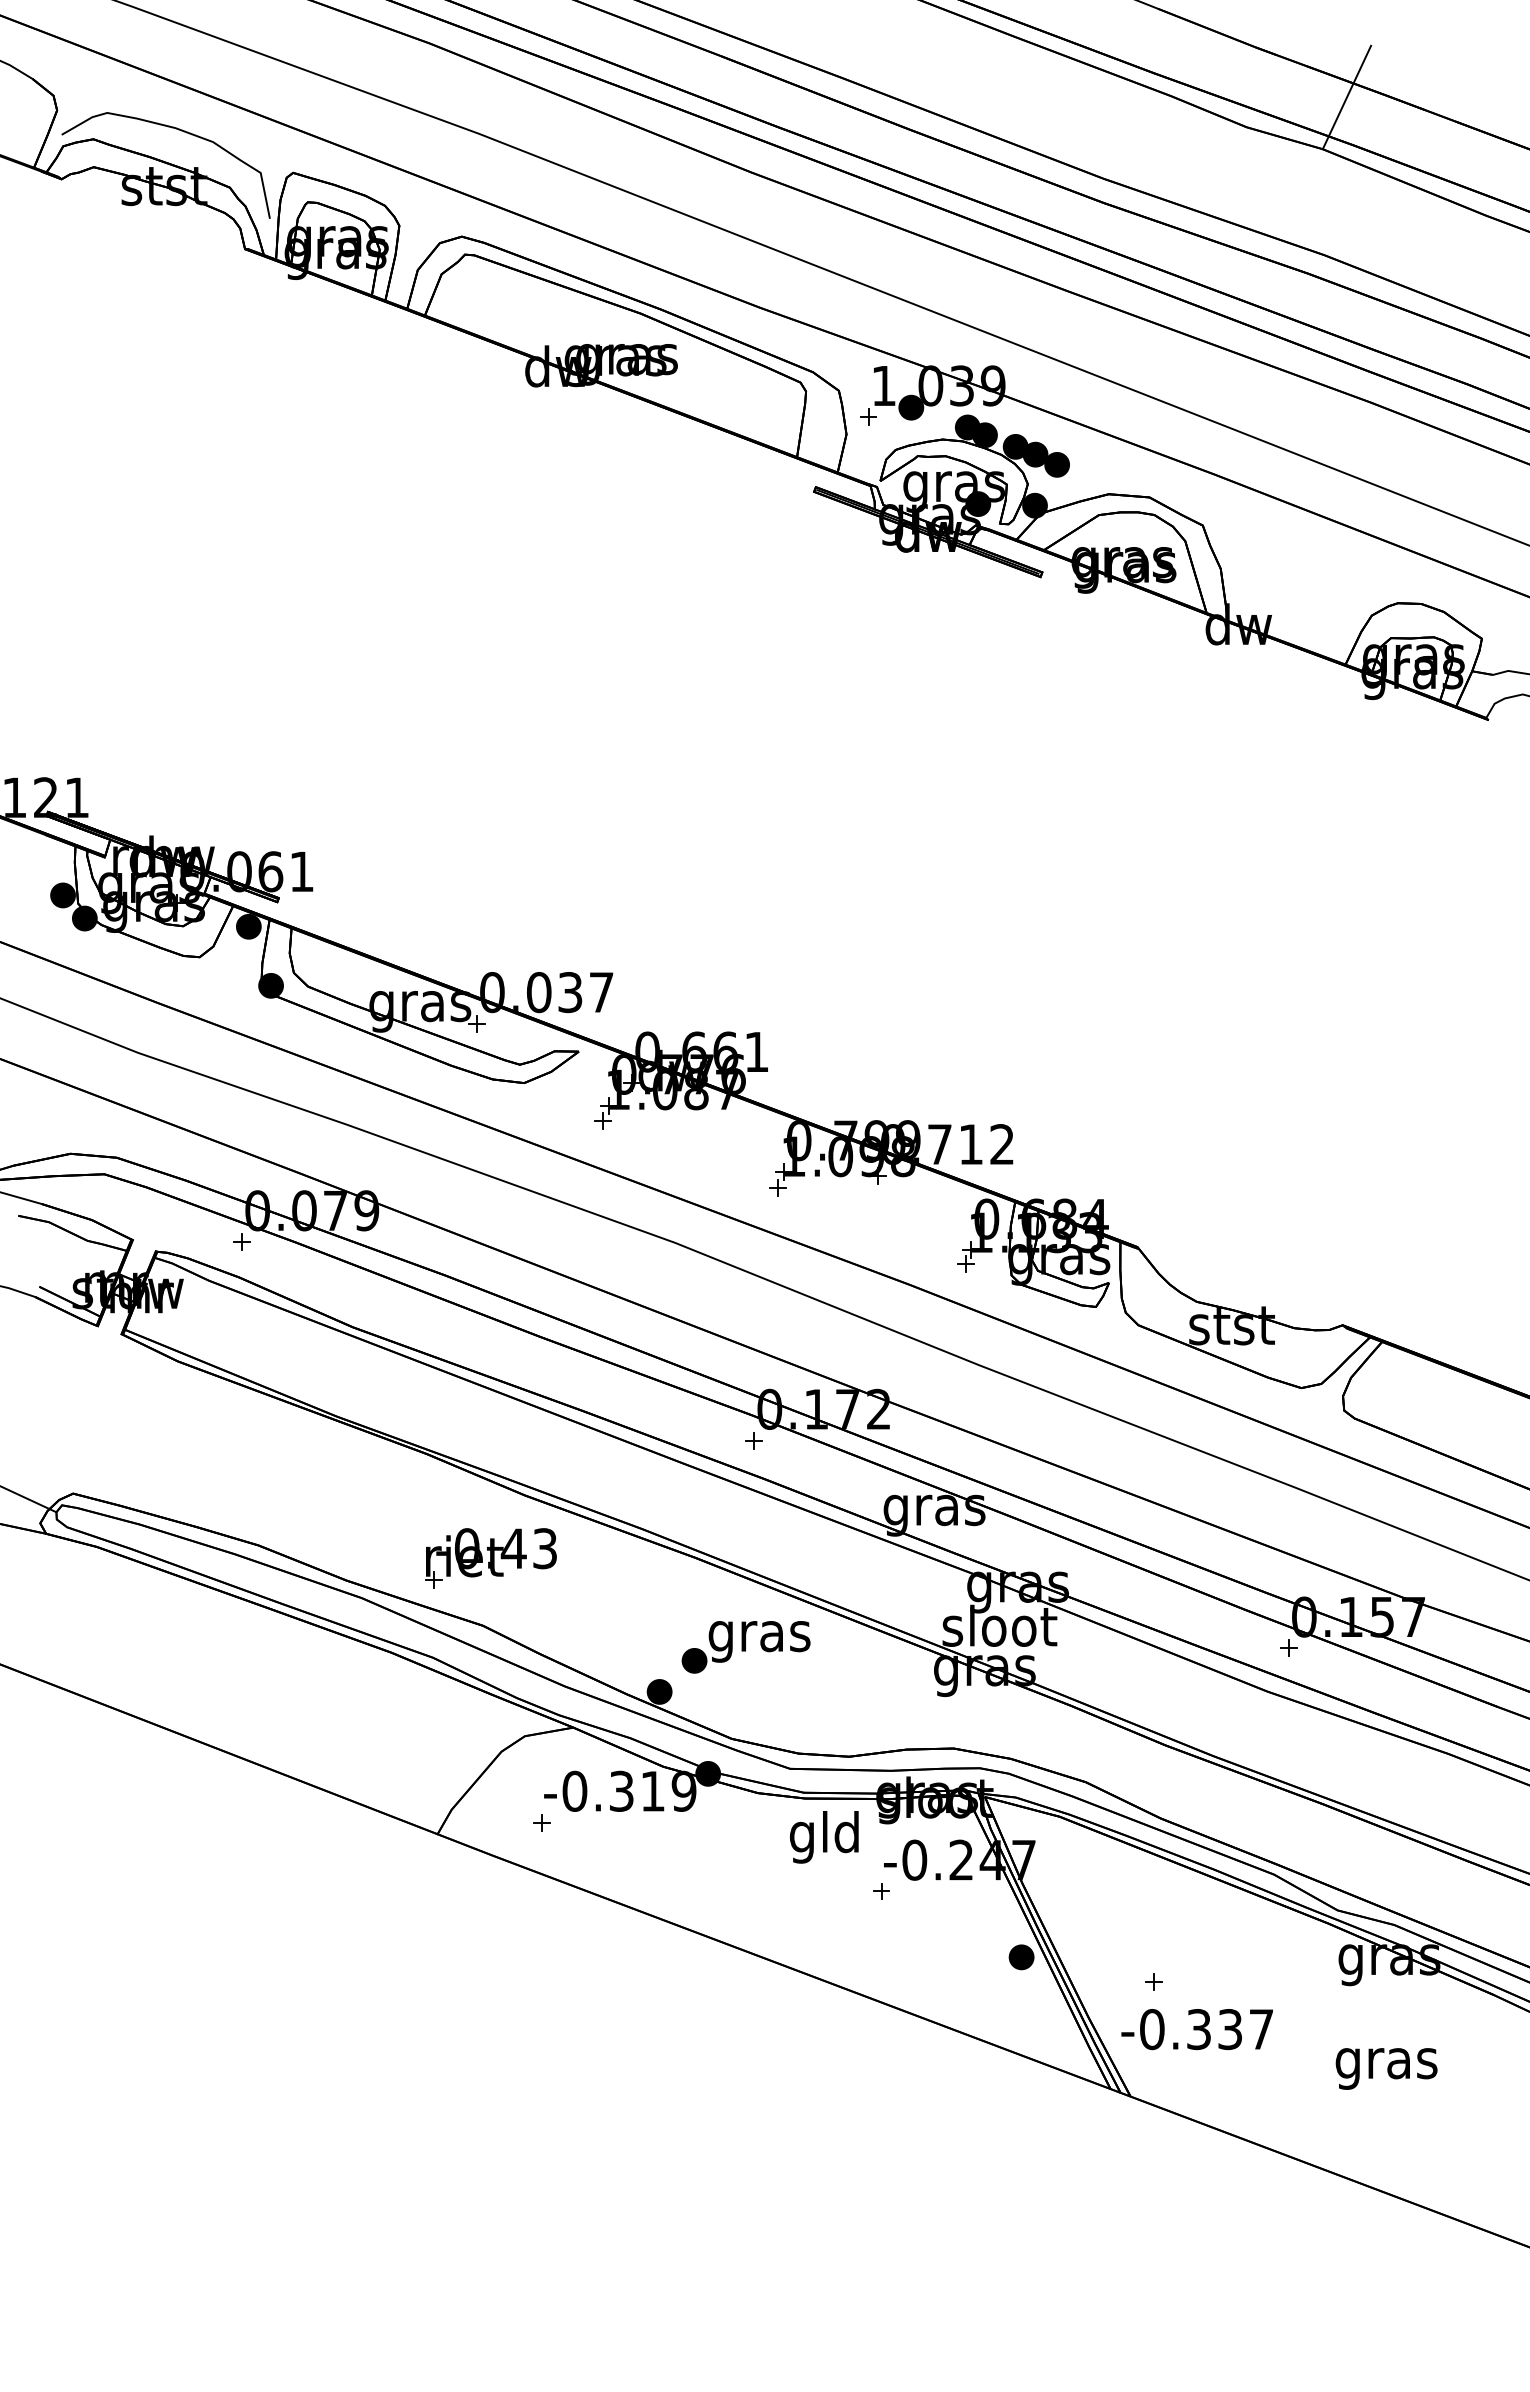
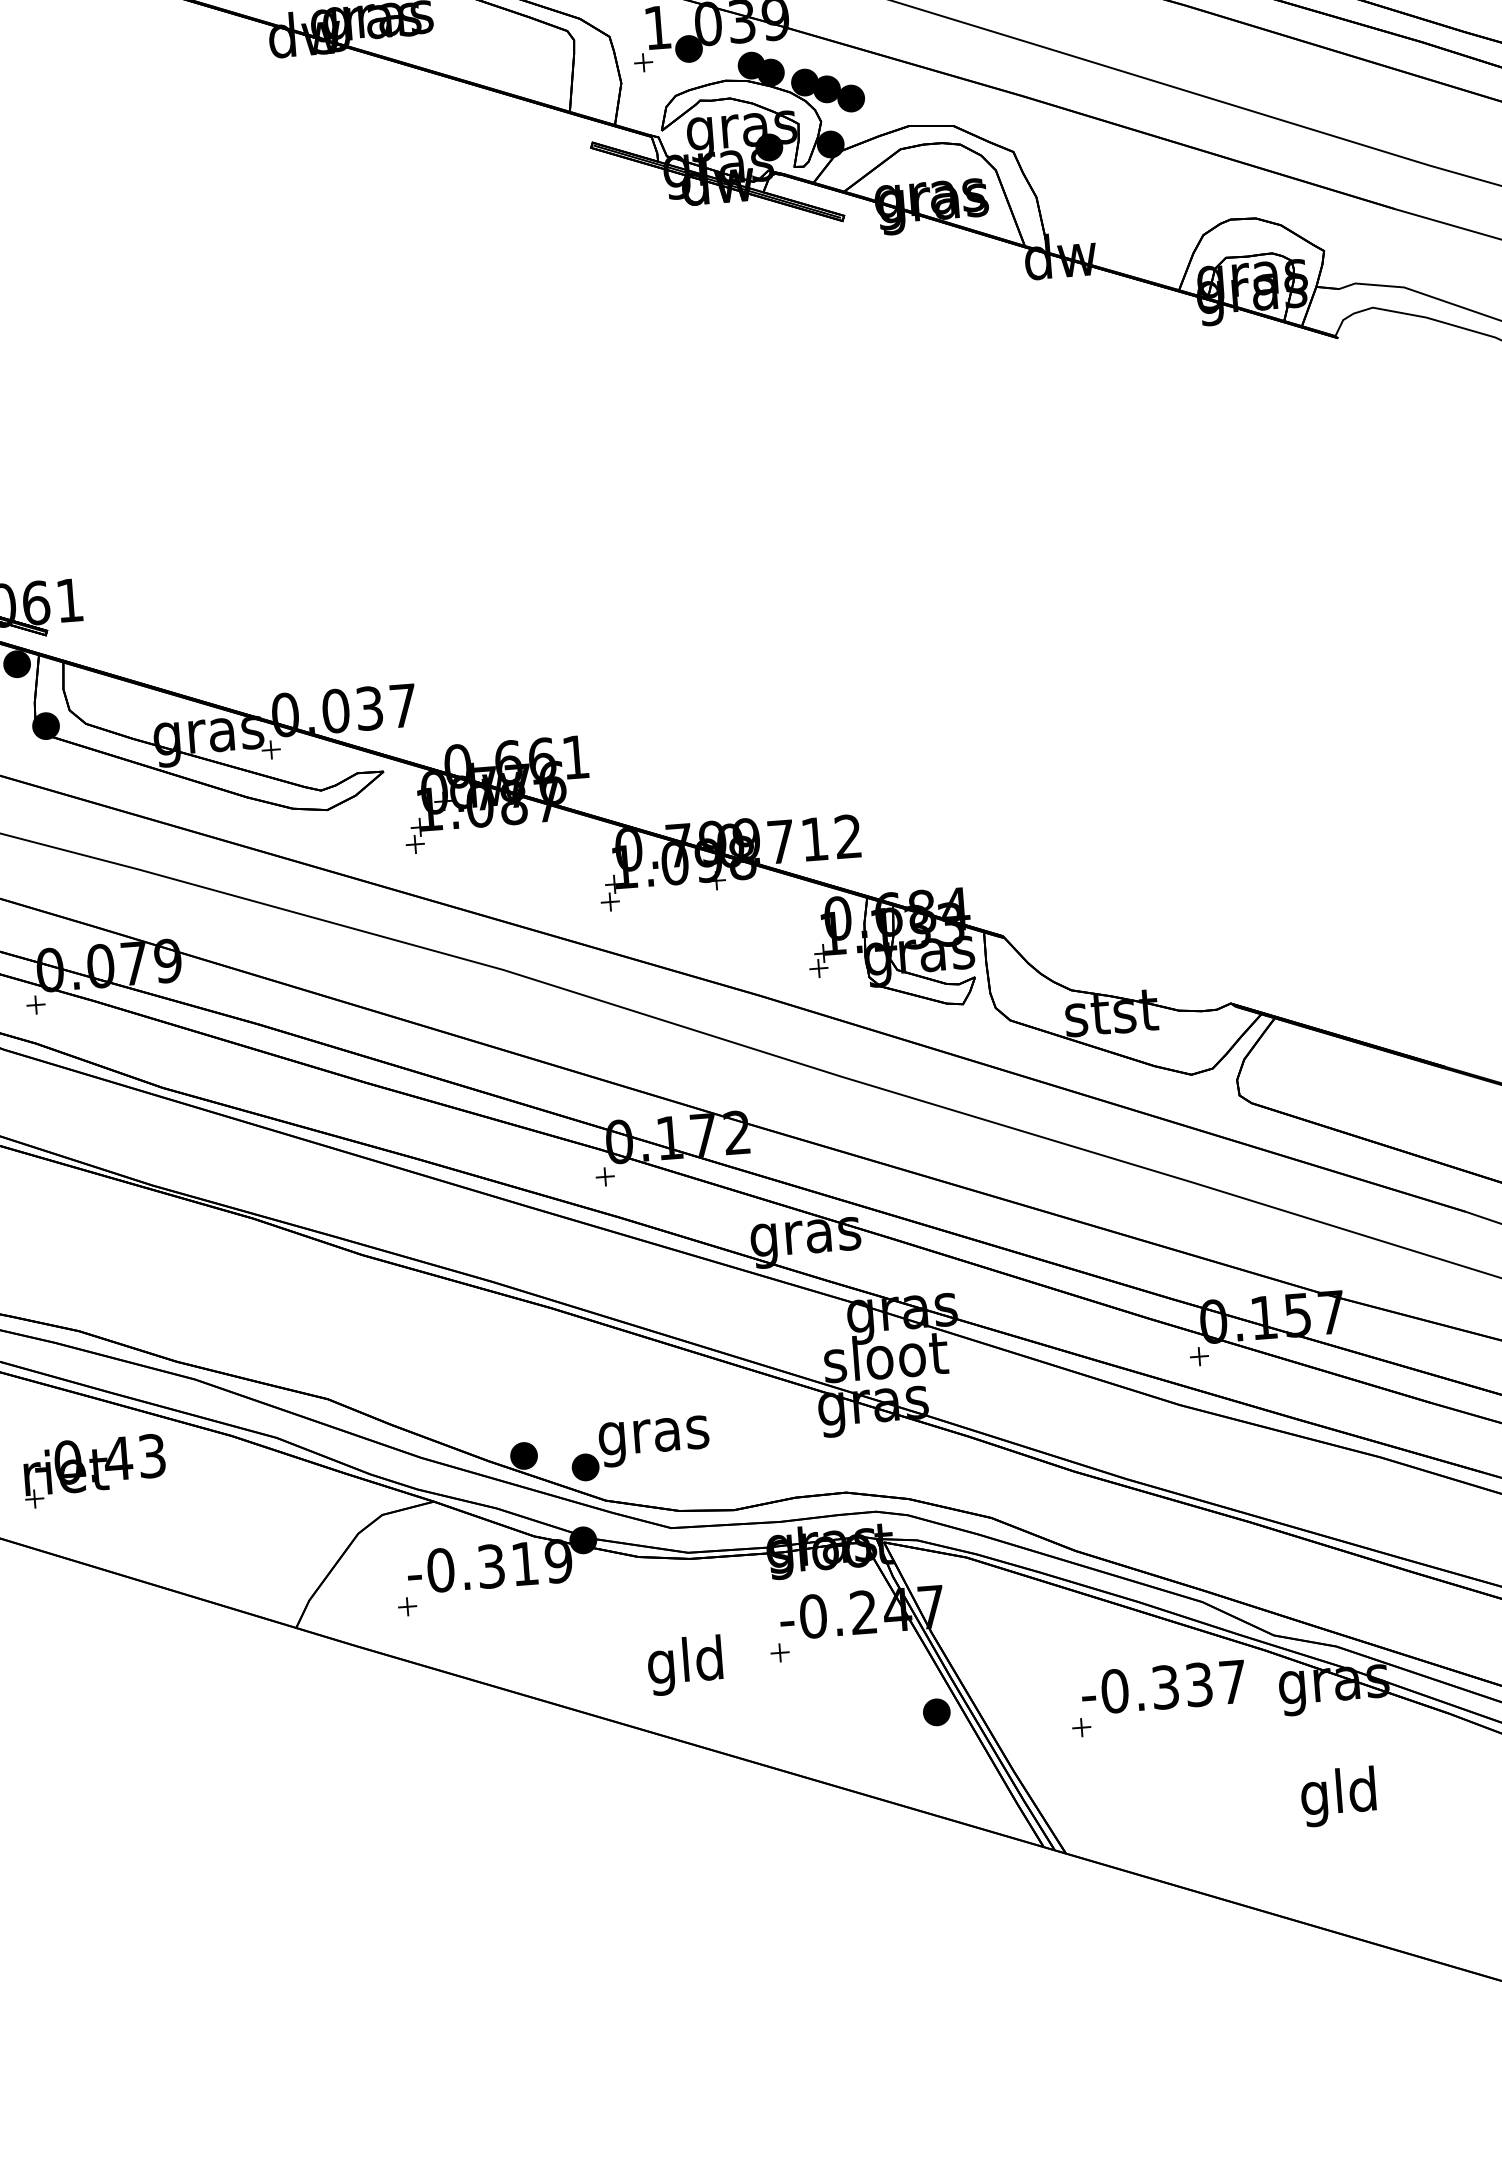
part: (490, 1558) -> (94, 1471), moved
part: (745, 1647) -> (639, 1448), moved
text: (824, 1837) -> (685, 1665), moved
text: (1196, 2029) -> (1162, 1687), moved
text: (1386, 2063) -> (1339, 1796), gras -> gld

